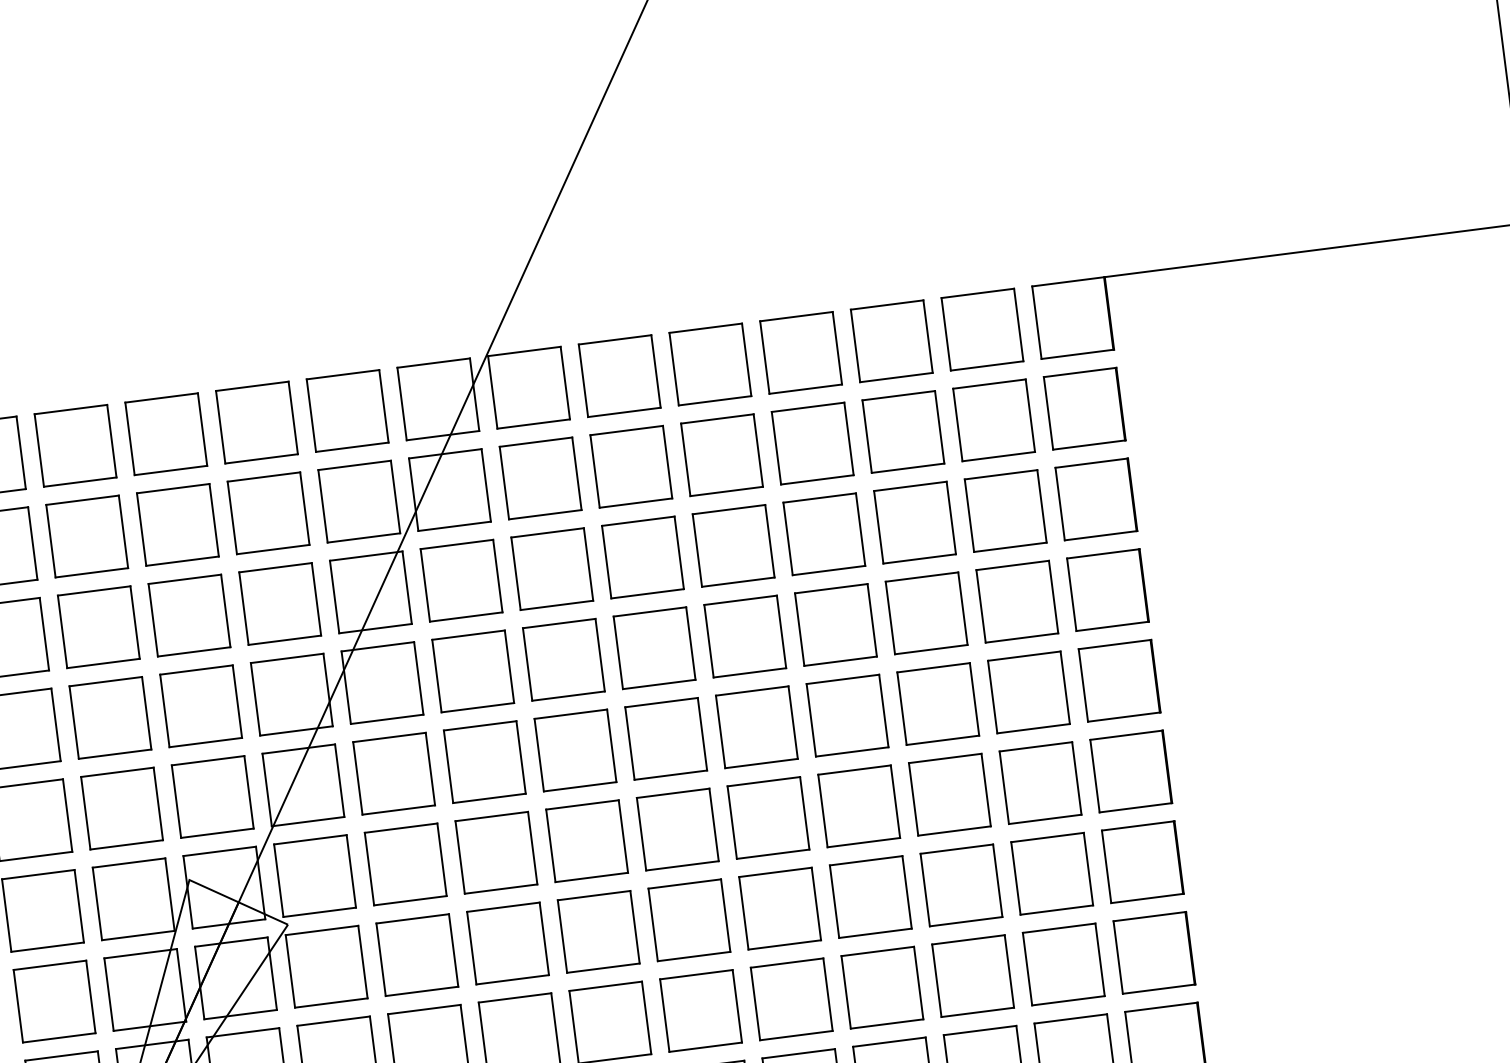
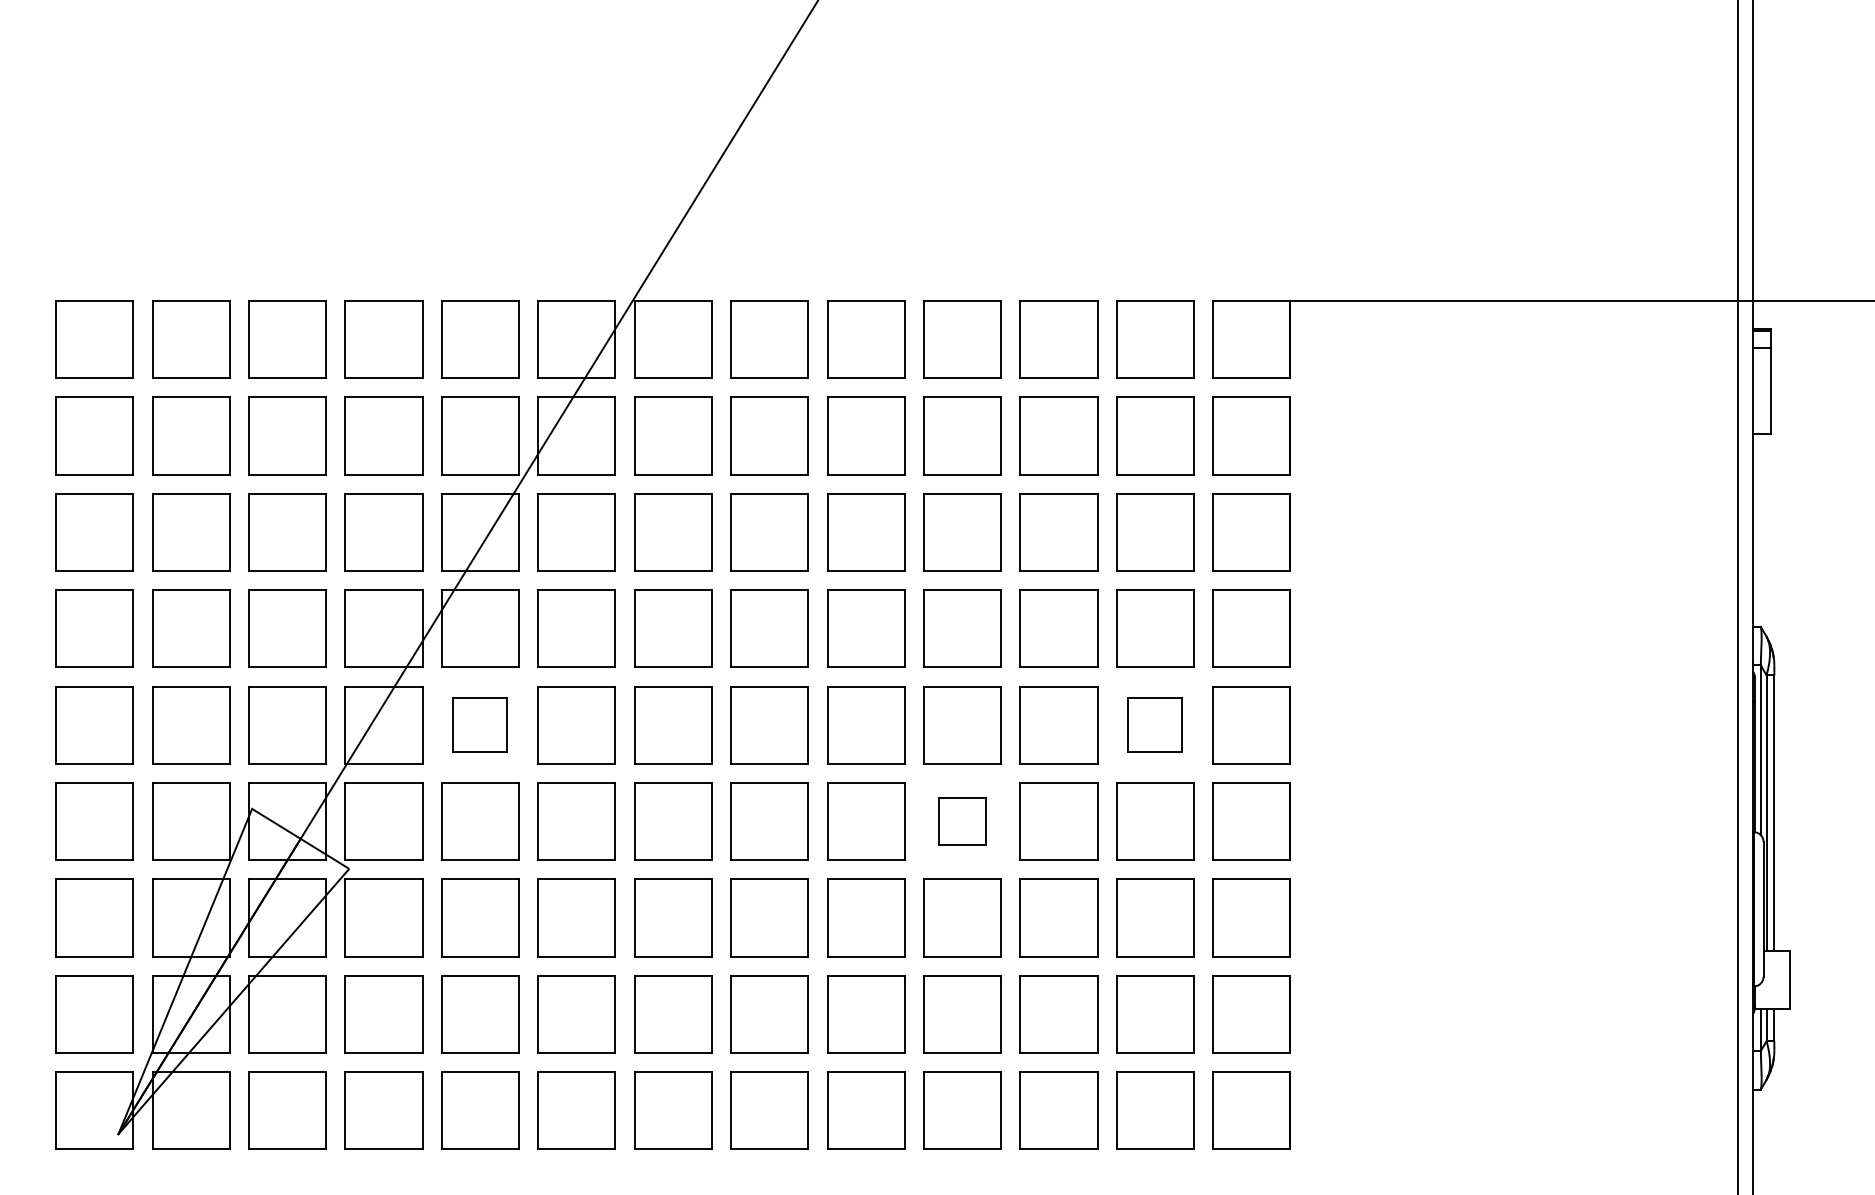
part: (1029, 692) -> (1155, 725), size x0.7
part: (394, 774) -> (480, 725), size x0.7
part: (859, 806) -> (962, 821), size x0.6

